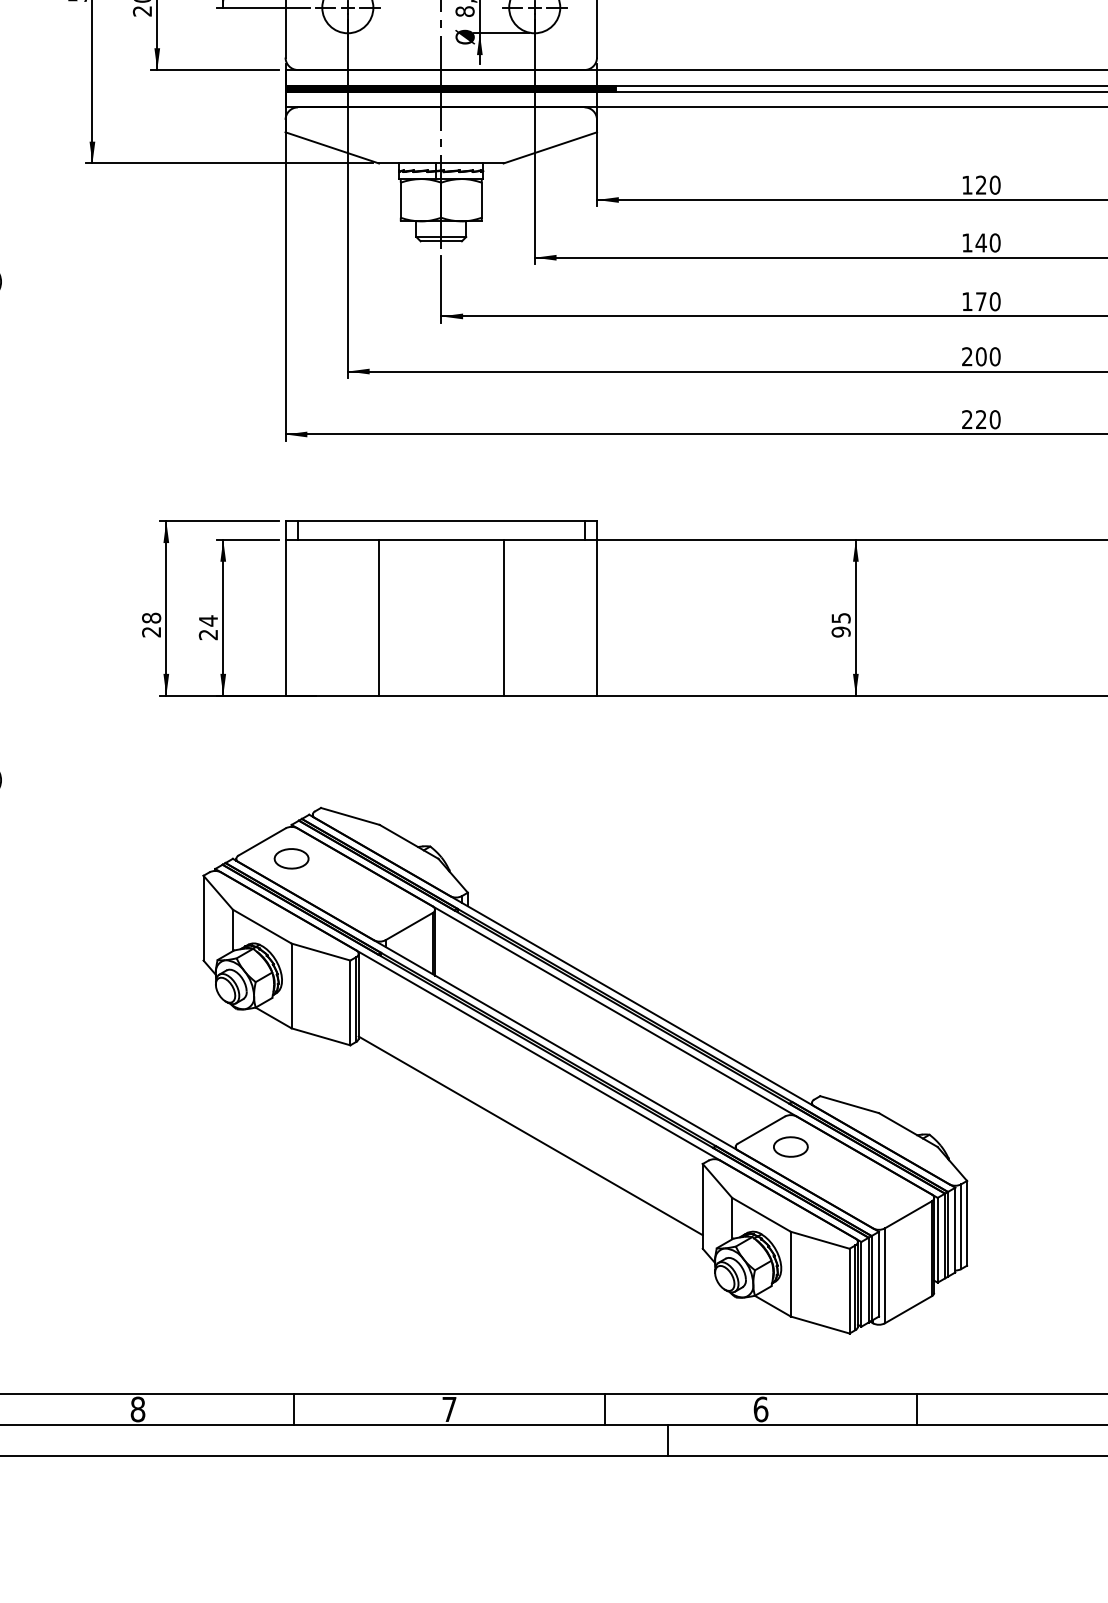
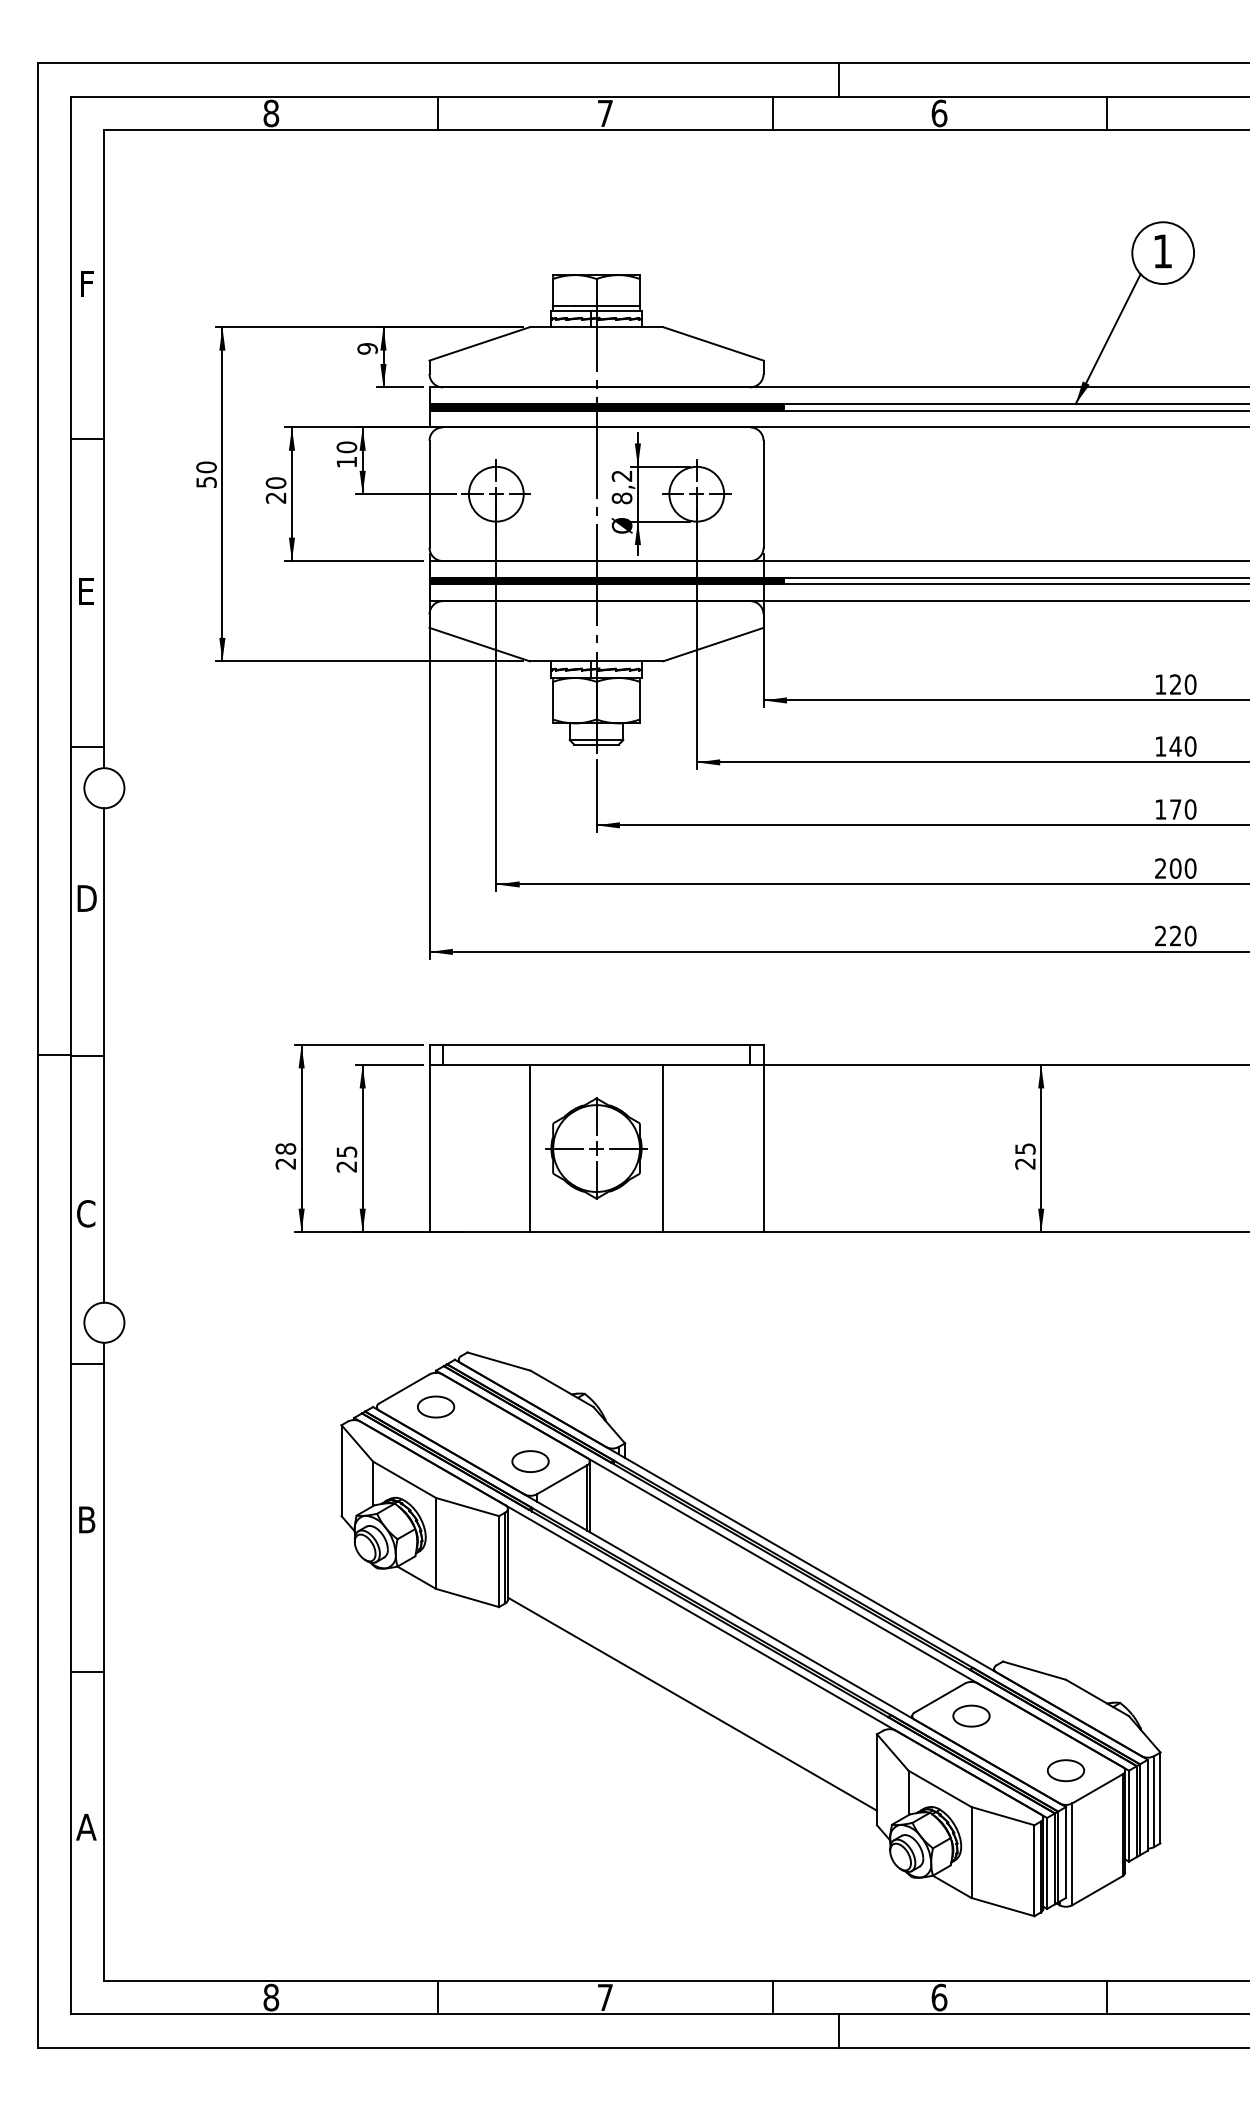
part: (441, 617) -> (596, 1148), added
text: (208, 620) -> (346, 1151), 24 -> 25
text: (841, 631) -> (1025, 1163), 95 -> 25
part: (379, 909) -> (530, 1461), added
part: (878, 1197) -> (1065, 1770), added

